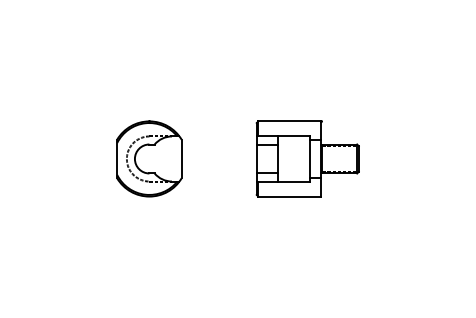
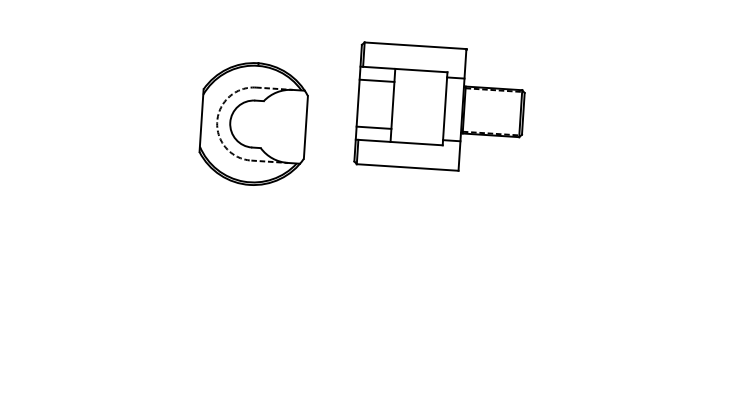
part: (307, 158) -> (440, 107), moved

